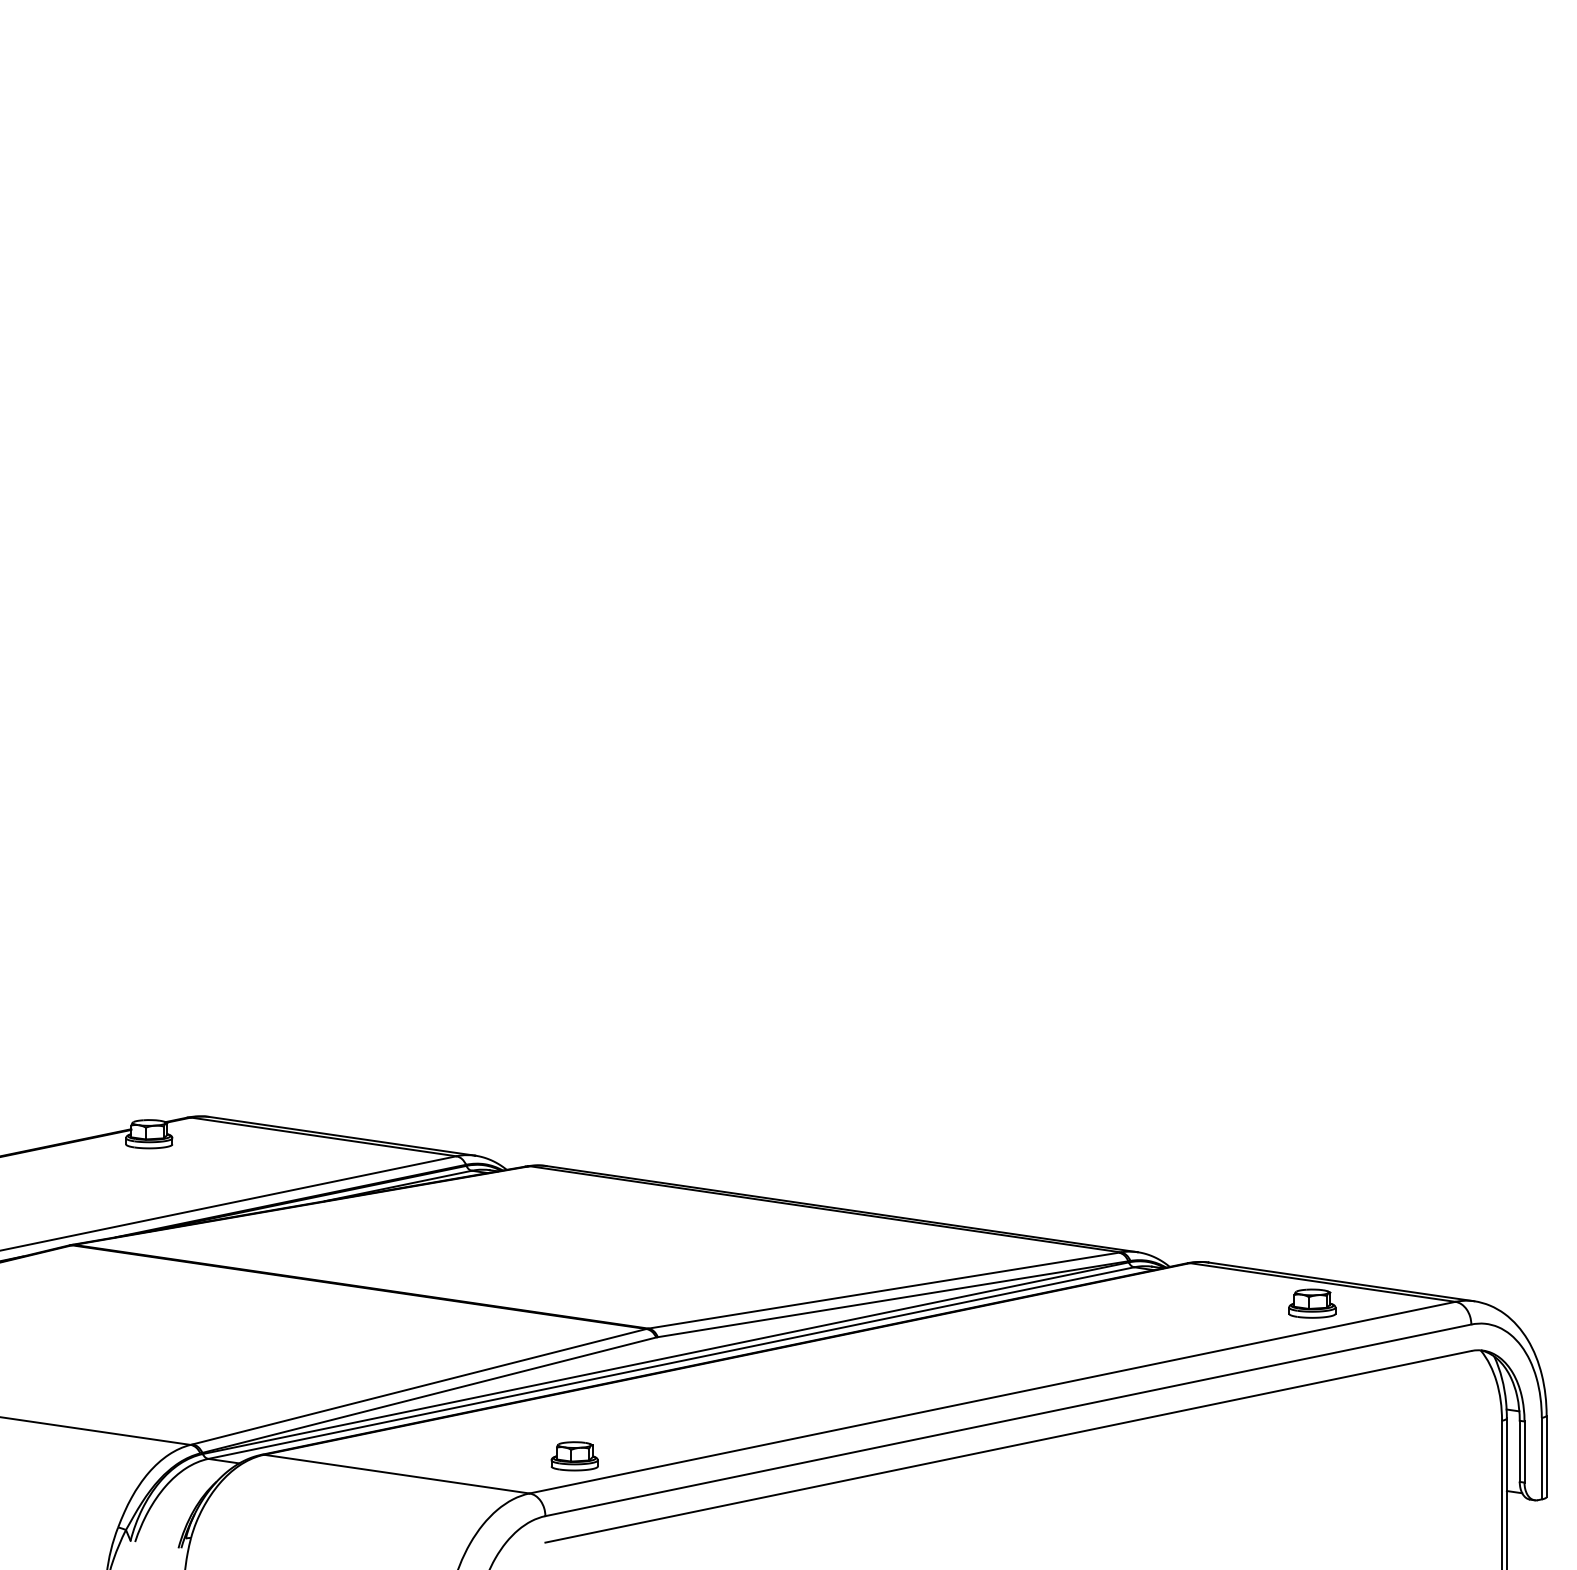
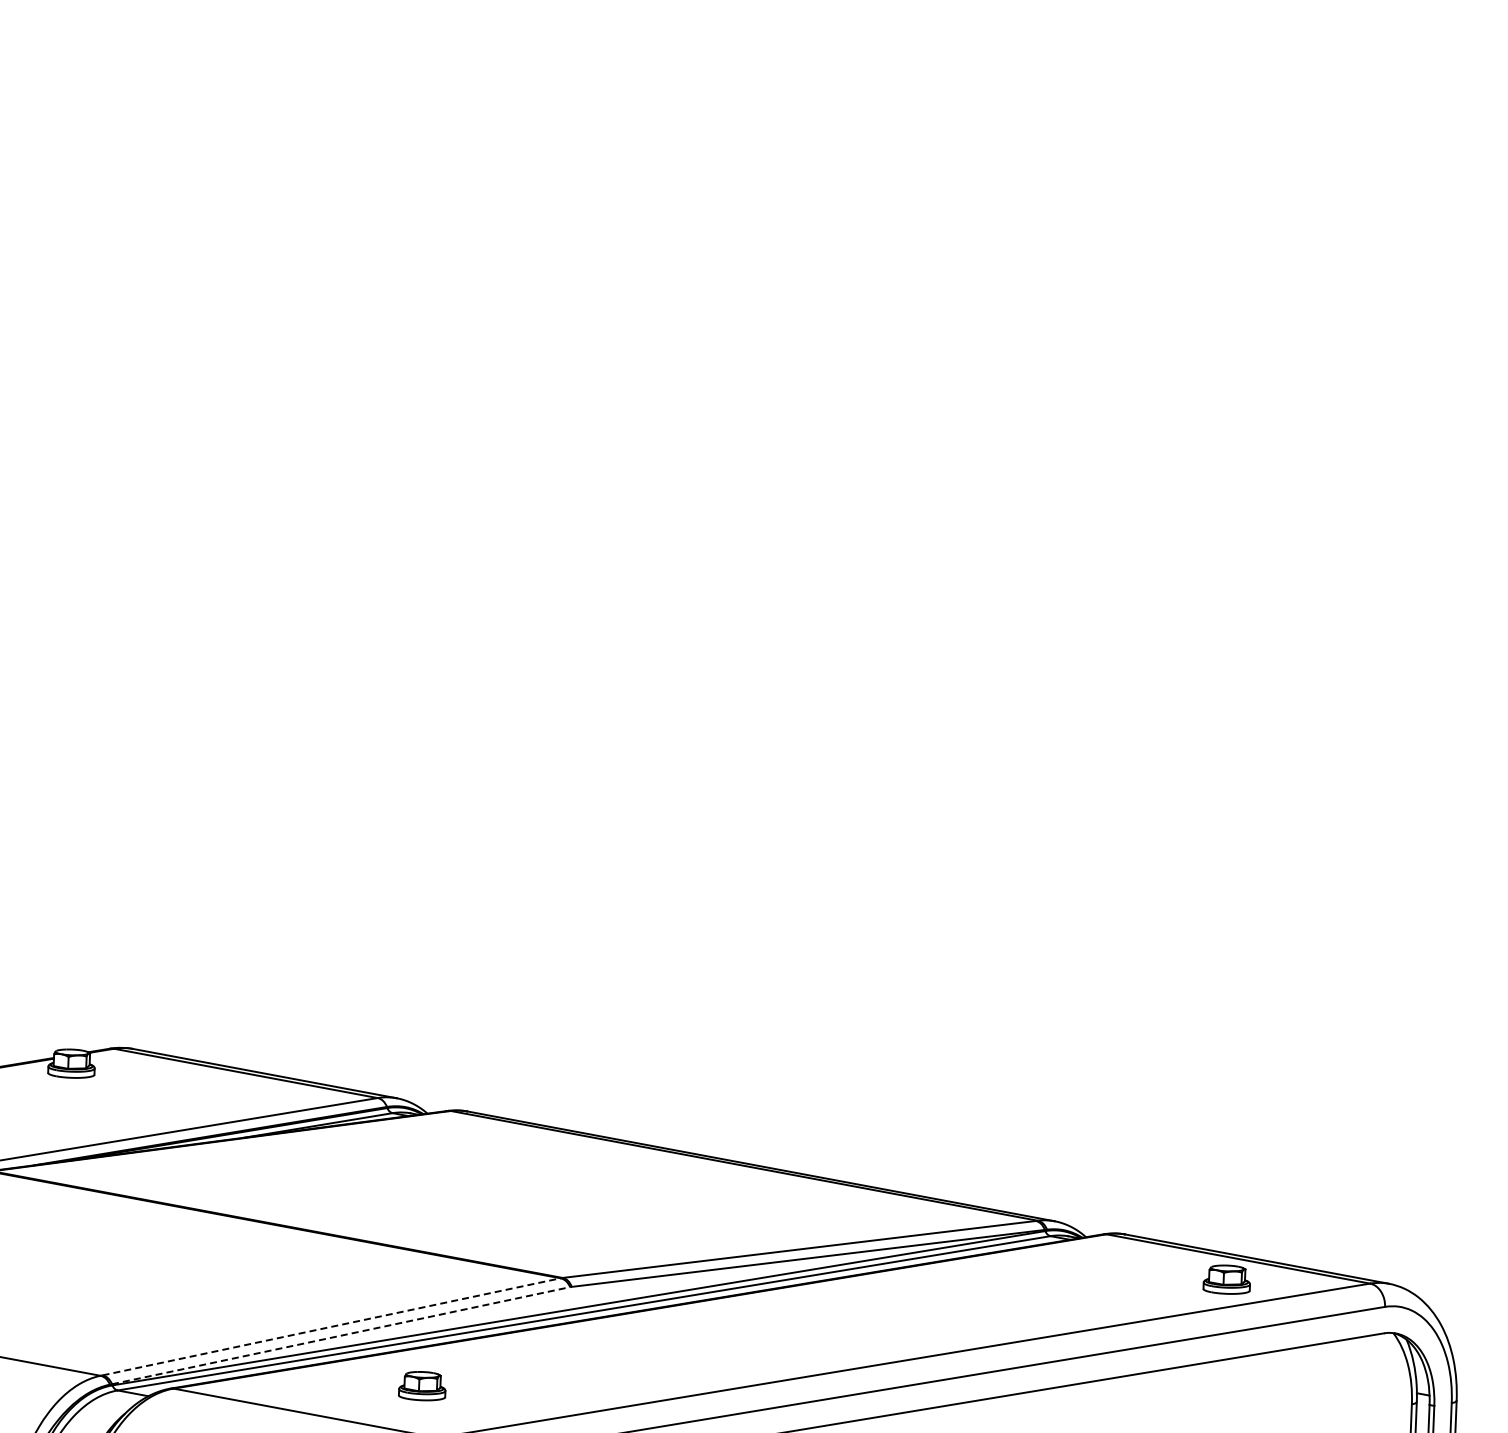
line: (419, 1386) -> (331, 1326), solid -> dashed
line: (429, 1395) -> (341, 1336), solid -> dashed
part: (574, 1456) -> (422, 1386), moved

